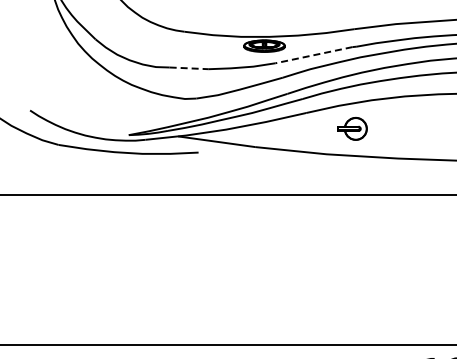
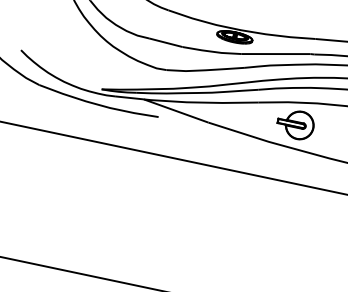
line: (313, 55) -> (275, 54), dashed -> solid
line: (189, 68) -> (166, 42), dashed -> solid
part: (352, 128) -> (295, 124), size x1.43

